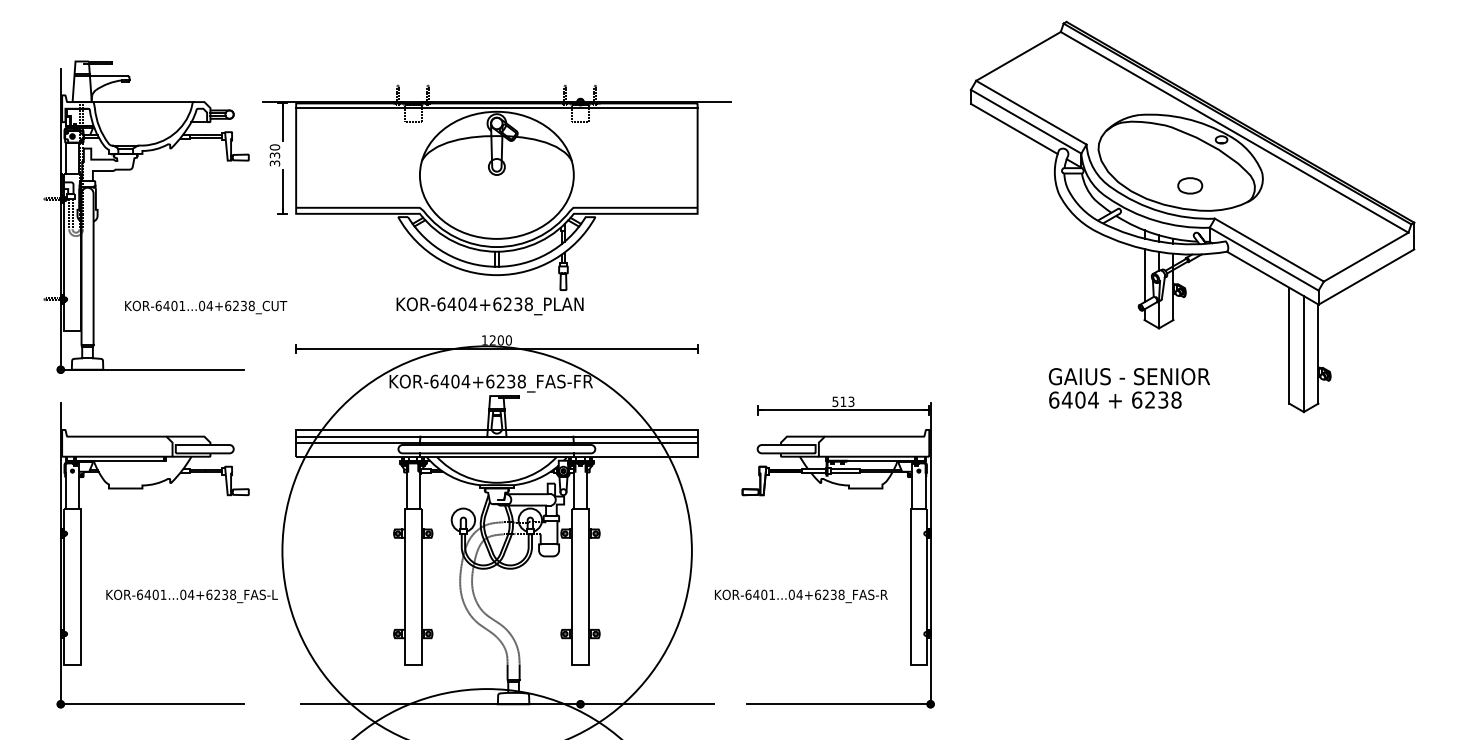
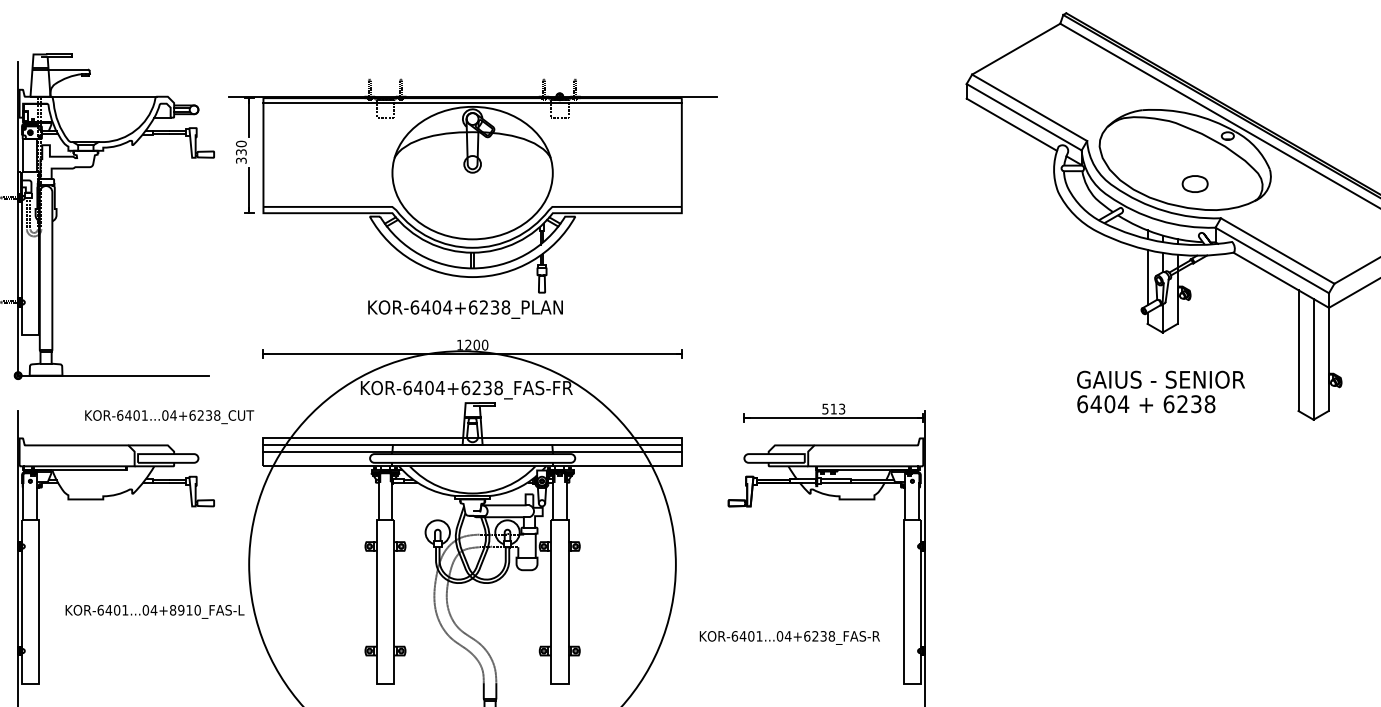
text: (206, 307) -> (170, 417), moved
text: (1128, 388) -> (1160, 392), moved
text: (221, 594) -> (185, 609), KOR-6401...04+6238_FAS-L -> KOR-6401...04+8910_FAS-L
text: (801, 596) -> (790, 638), moved

